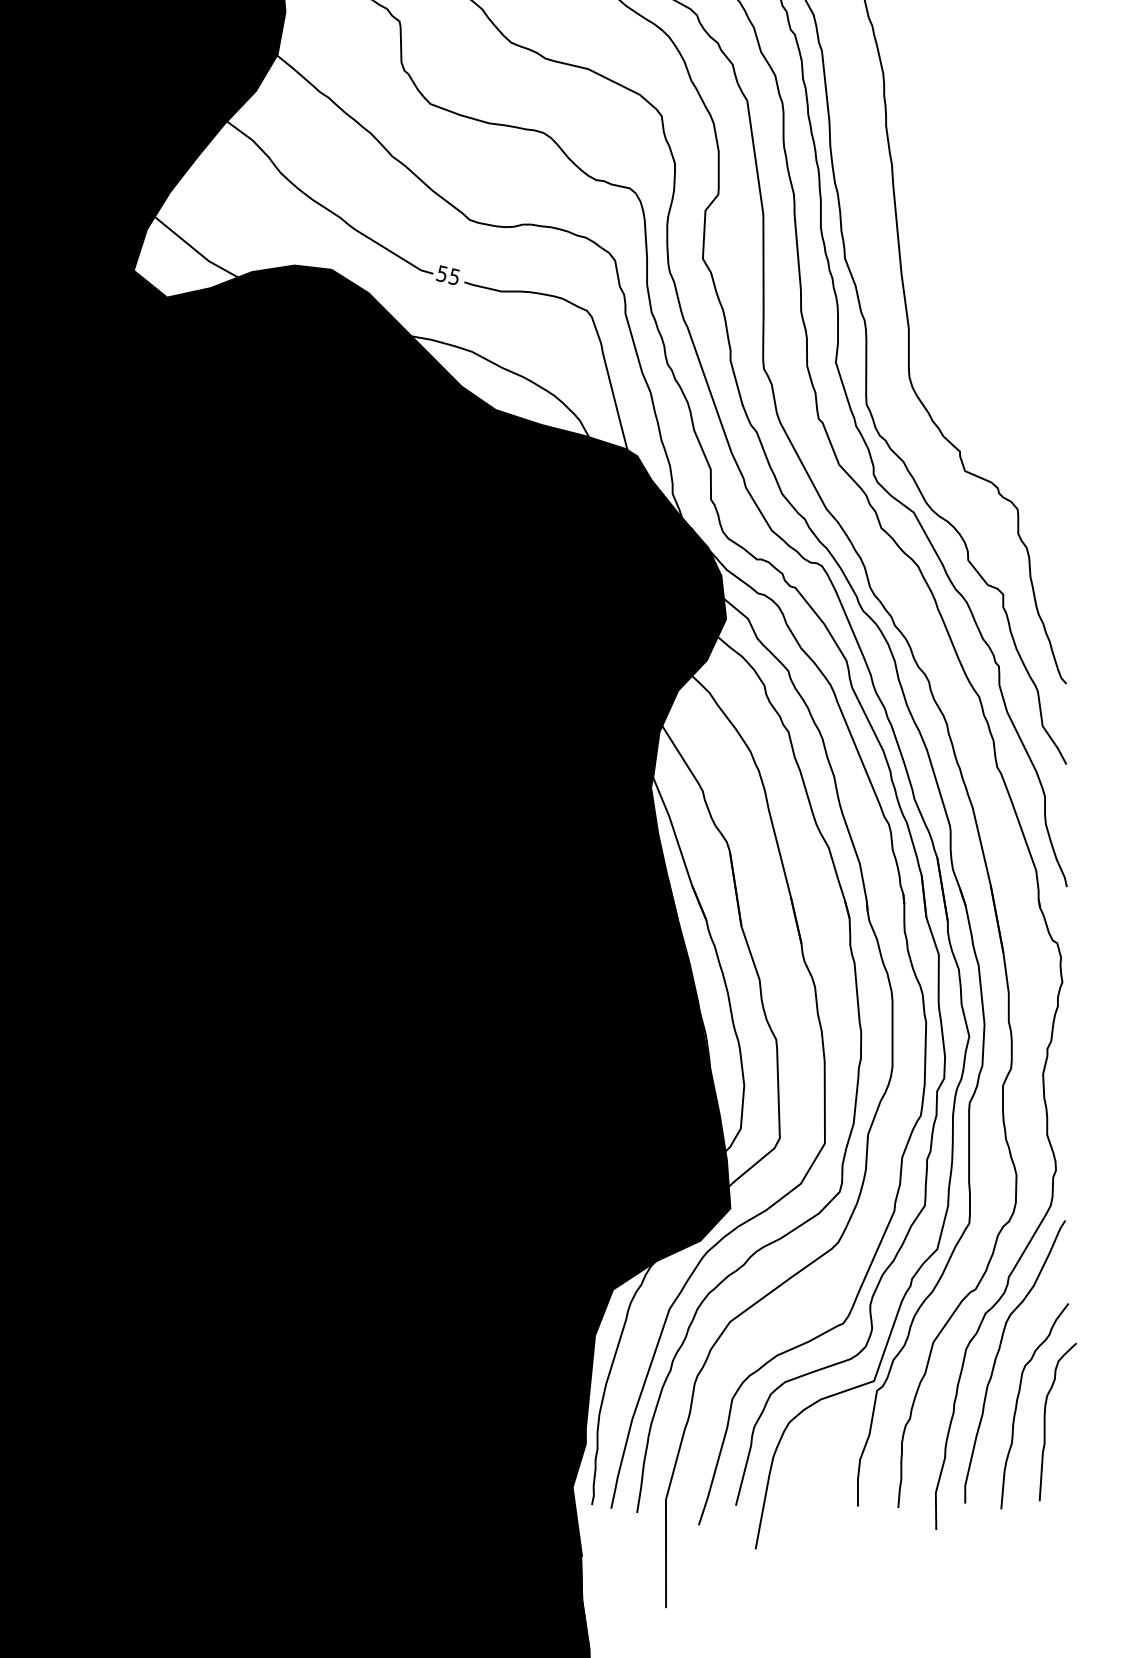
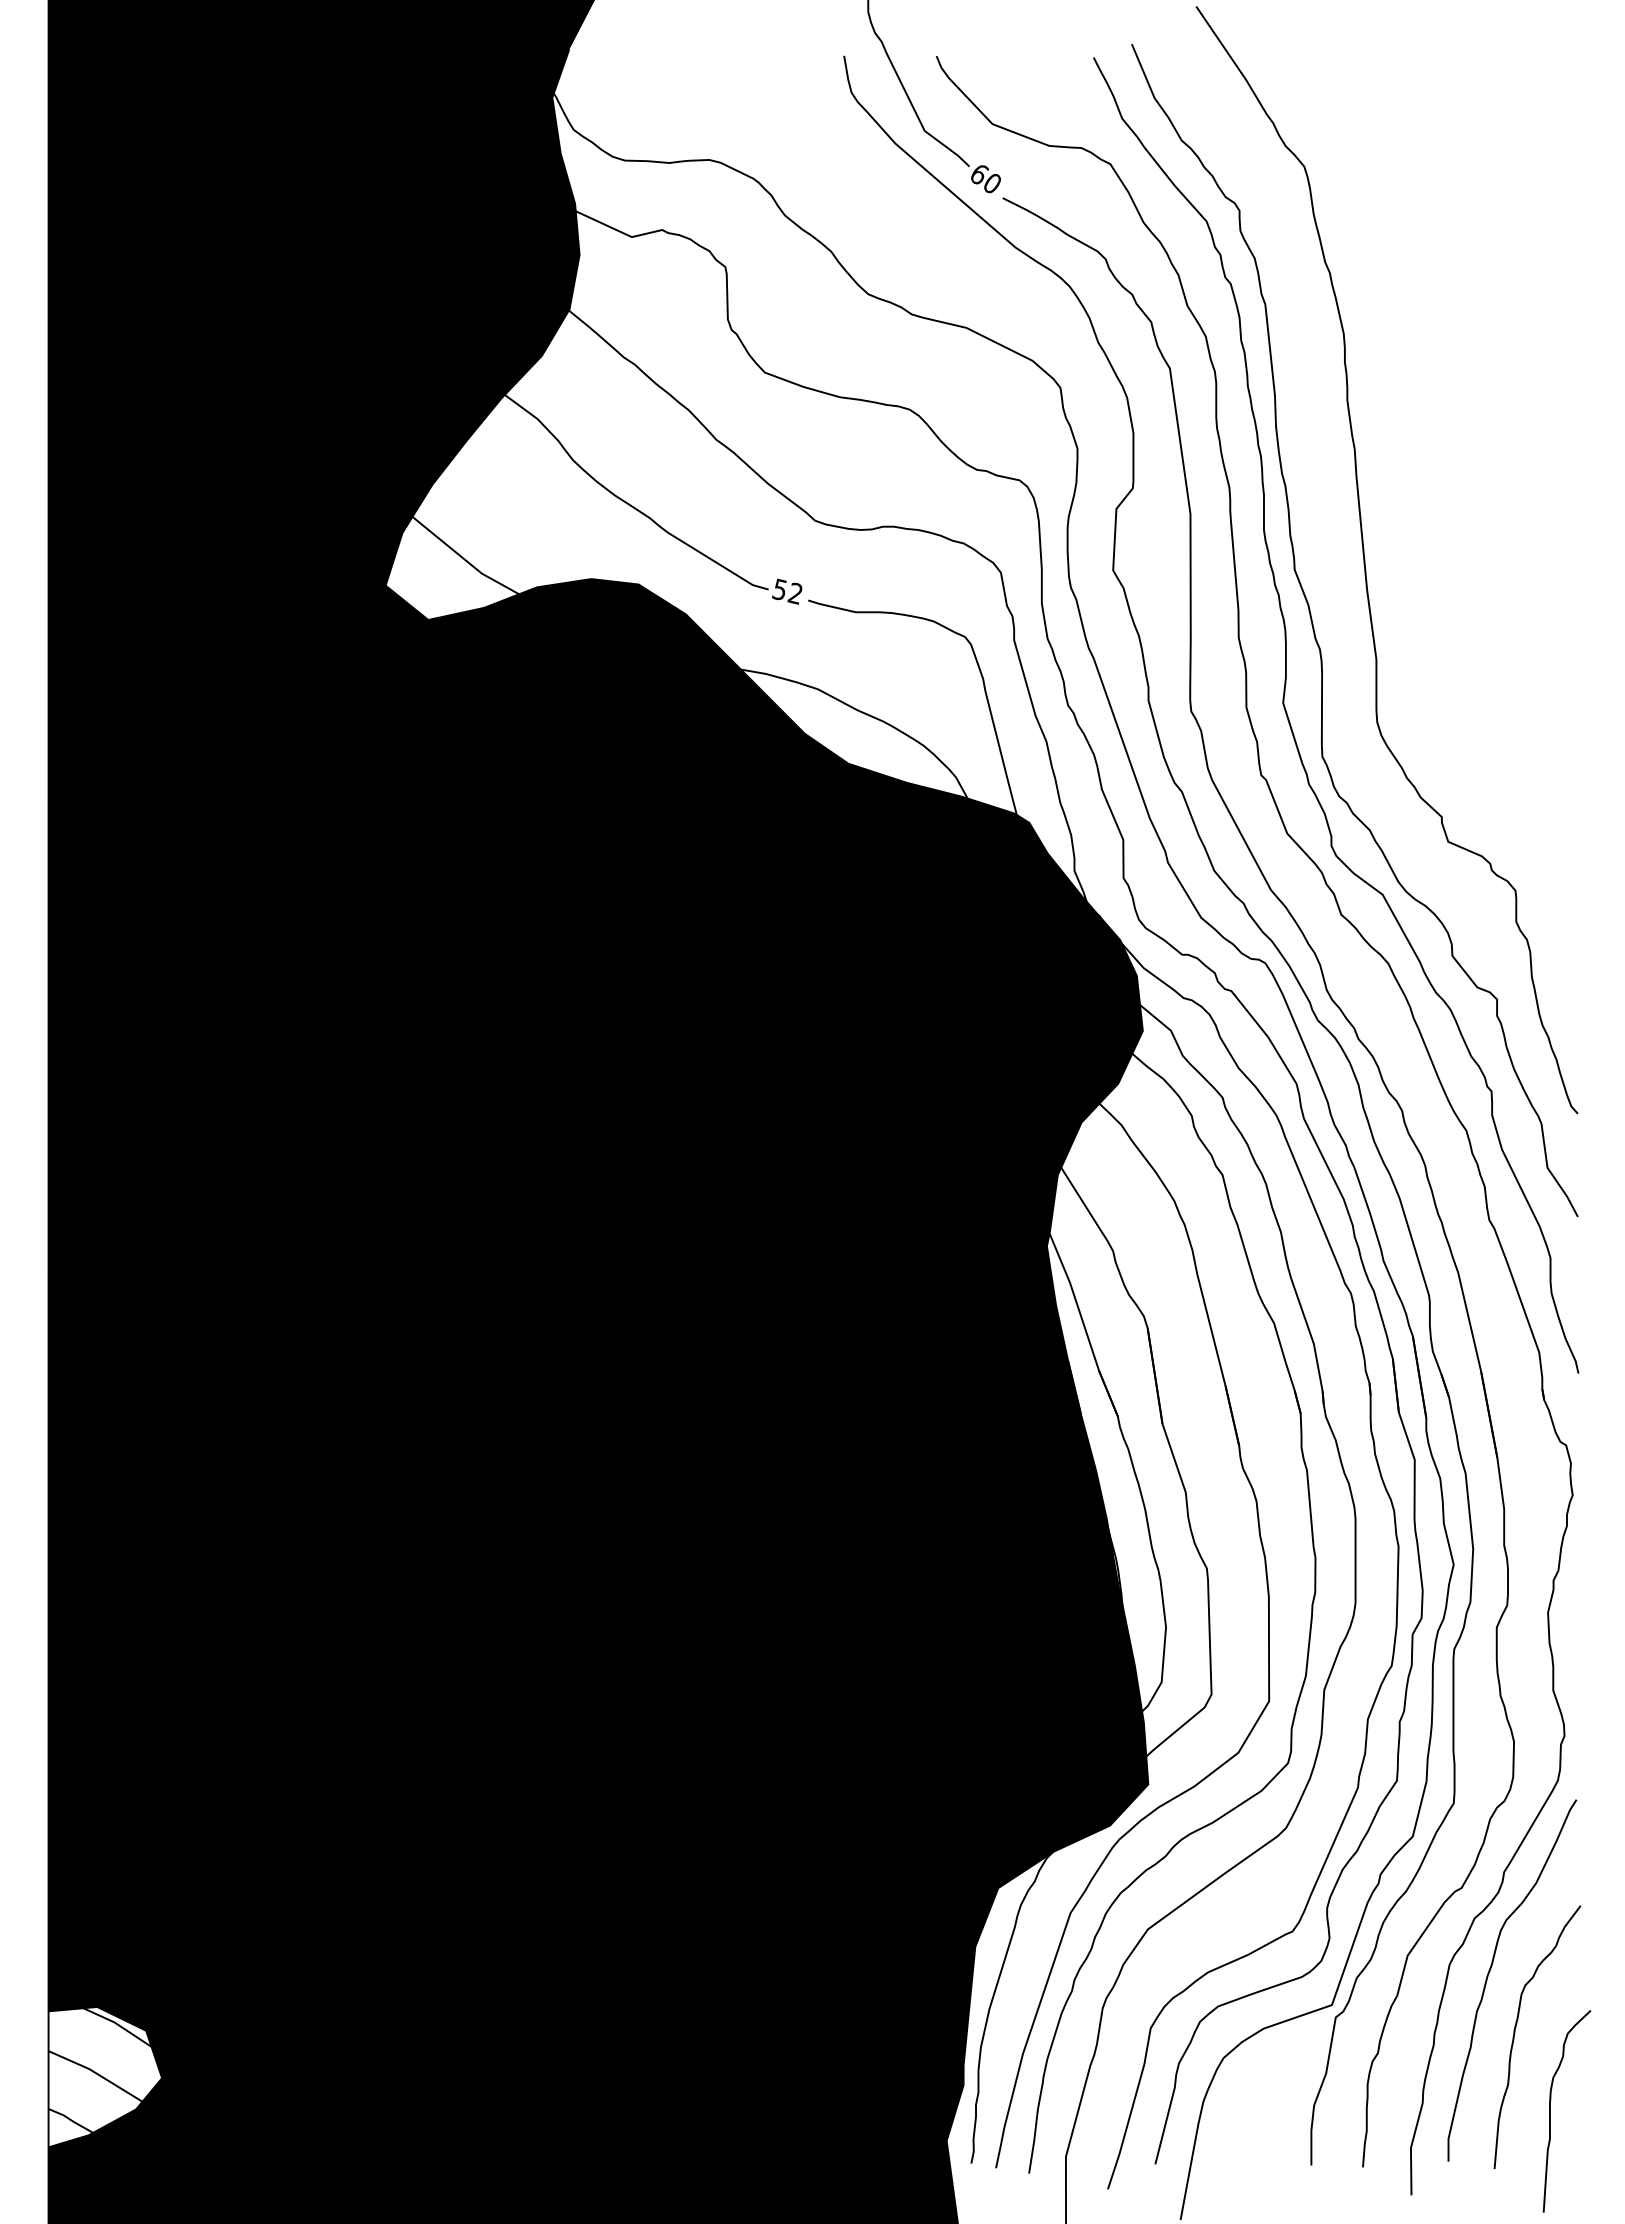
text: (453, 276) -> (794, 593), 55 -> 52
curve: (1045, 1422) -> (1550, 2111), moved

